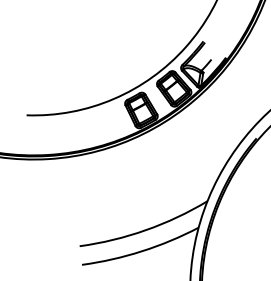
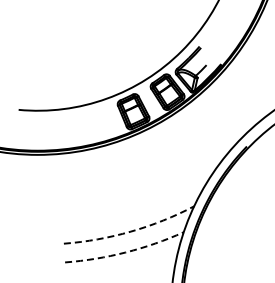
arc: (145, 230) -> (130, 231), solid -> dashed
arc: (141, 251) -> (125, 252), solid -> dashed

